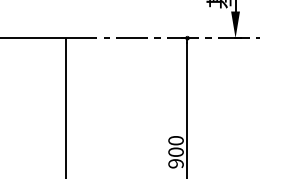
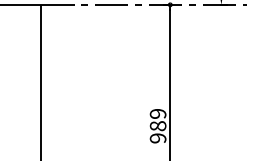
text: (175, 146) -> (157, 120), 900 -> 989

